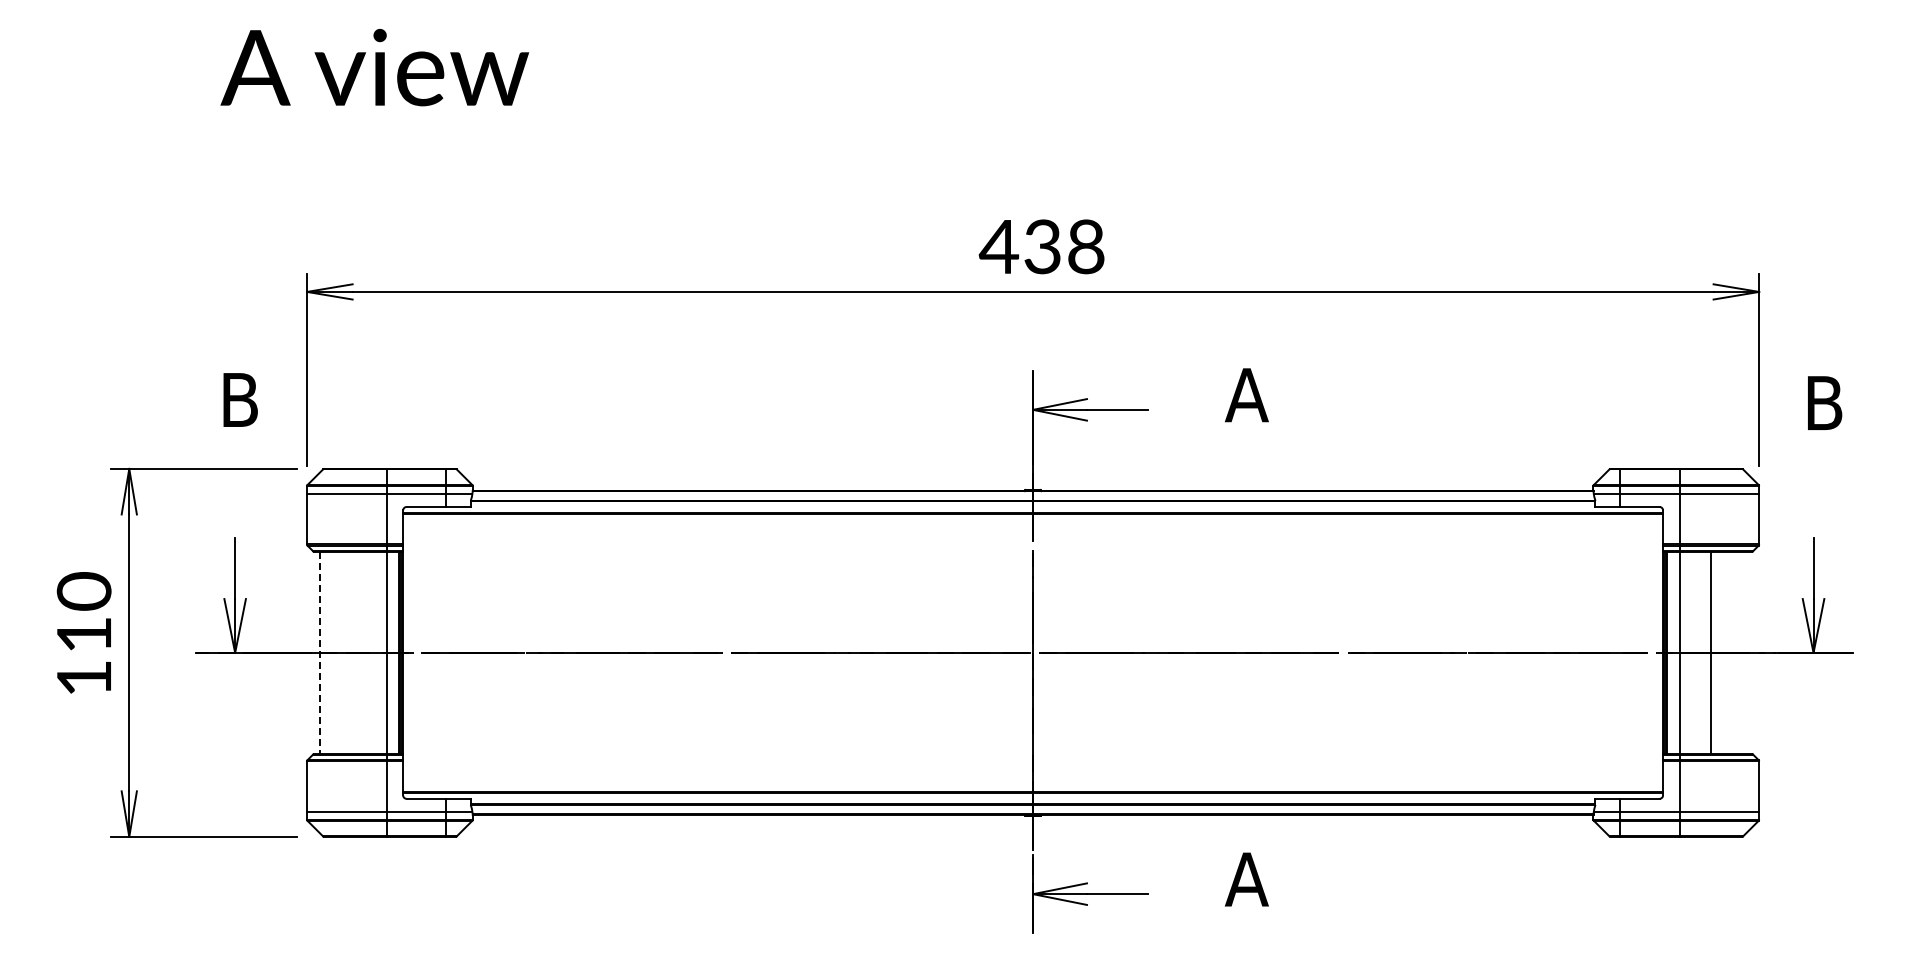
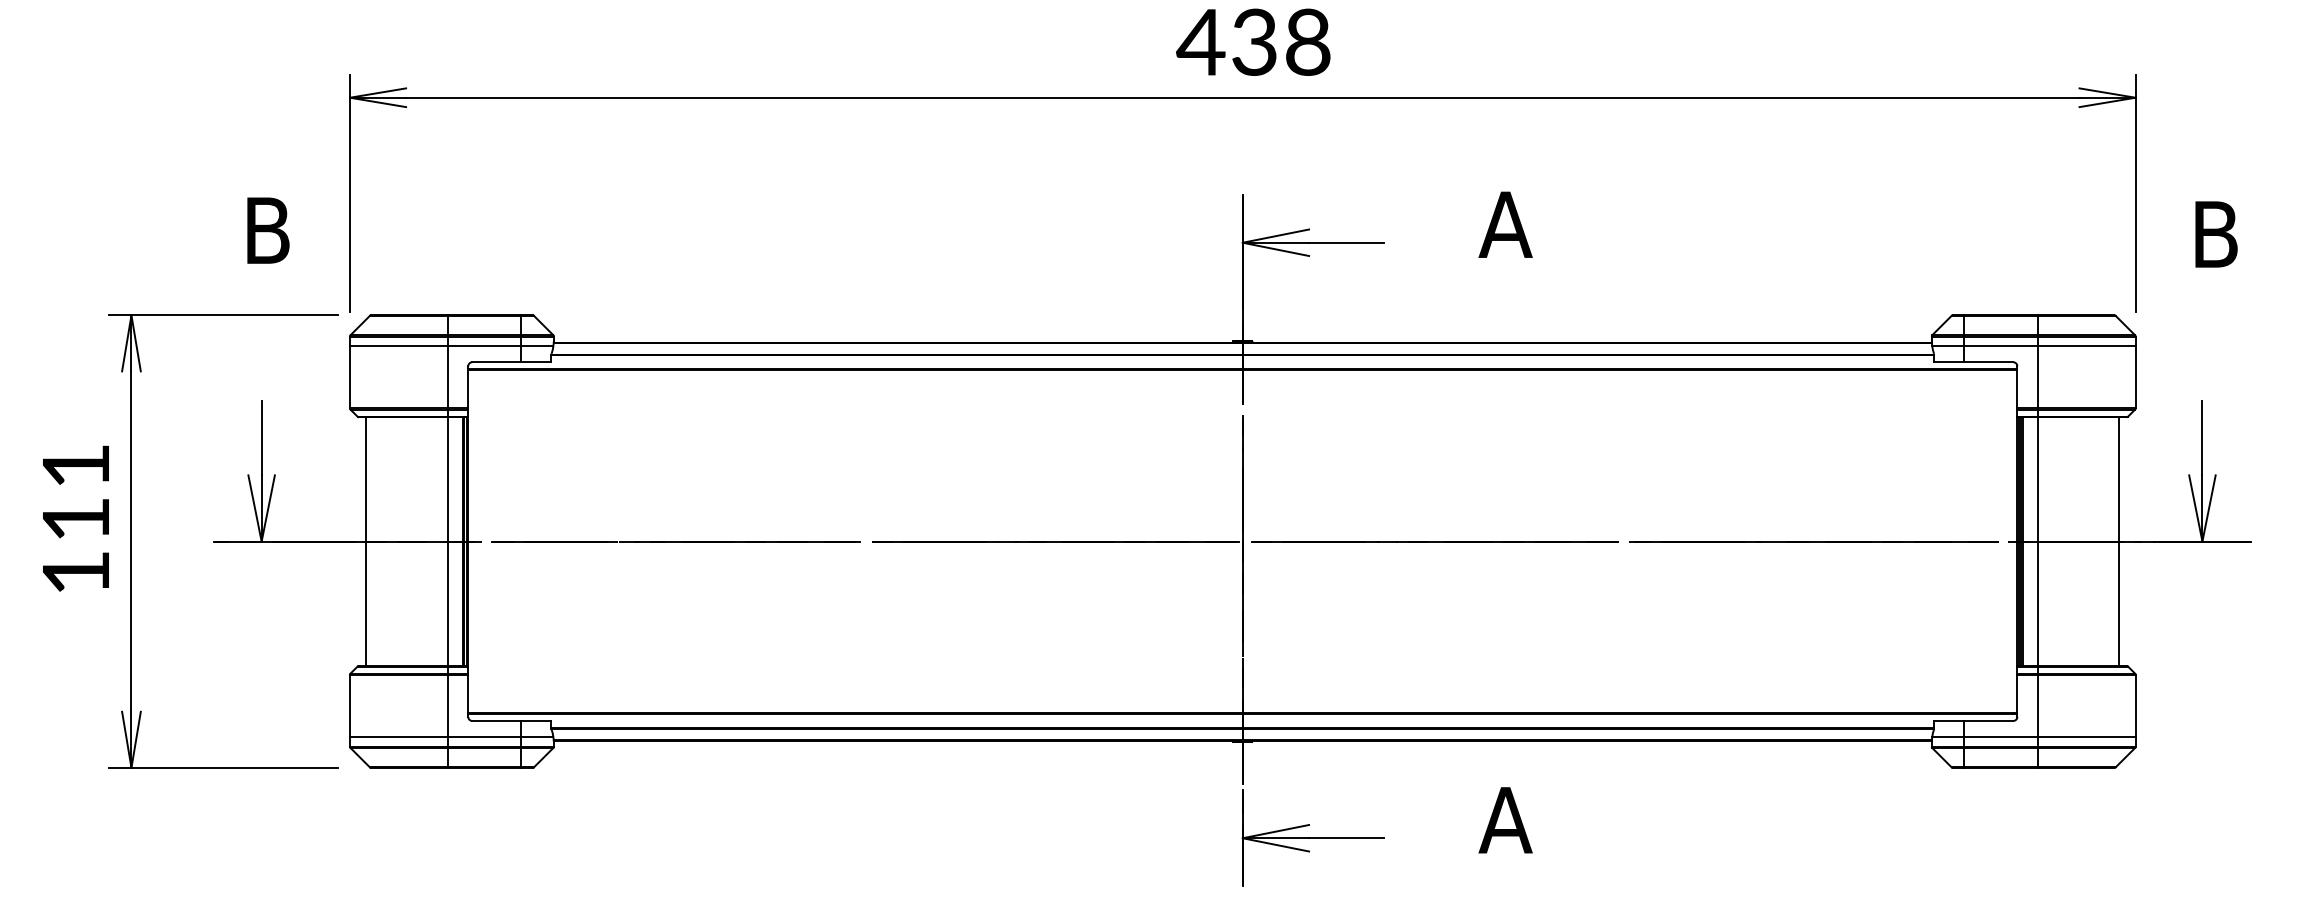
text: (83, 591) -> (75, 466), 110 -> 111
line: (1710, 652) -> (2118, 541), moved
line: (320, 653) -> (366, 542), dashed -> solid

